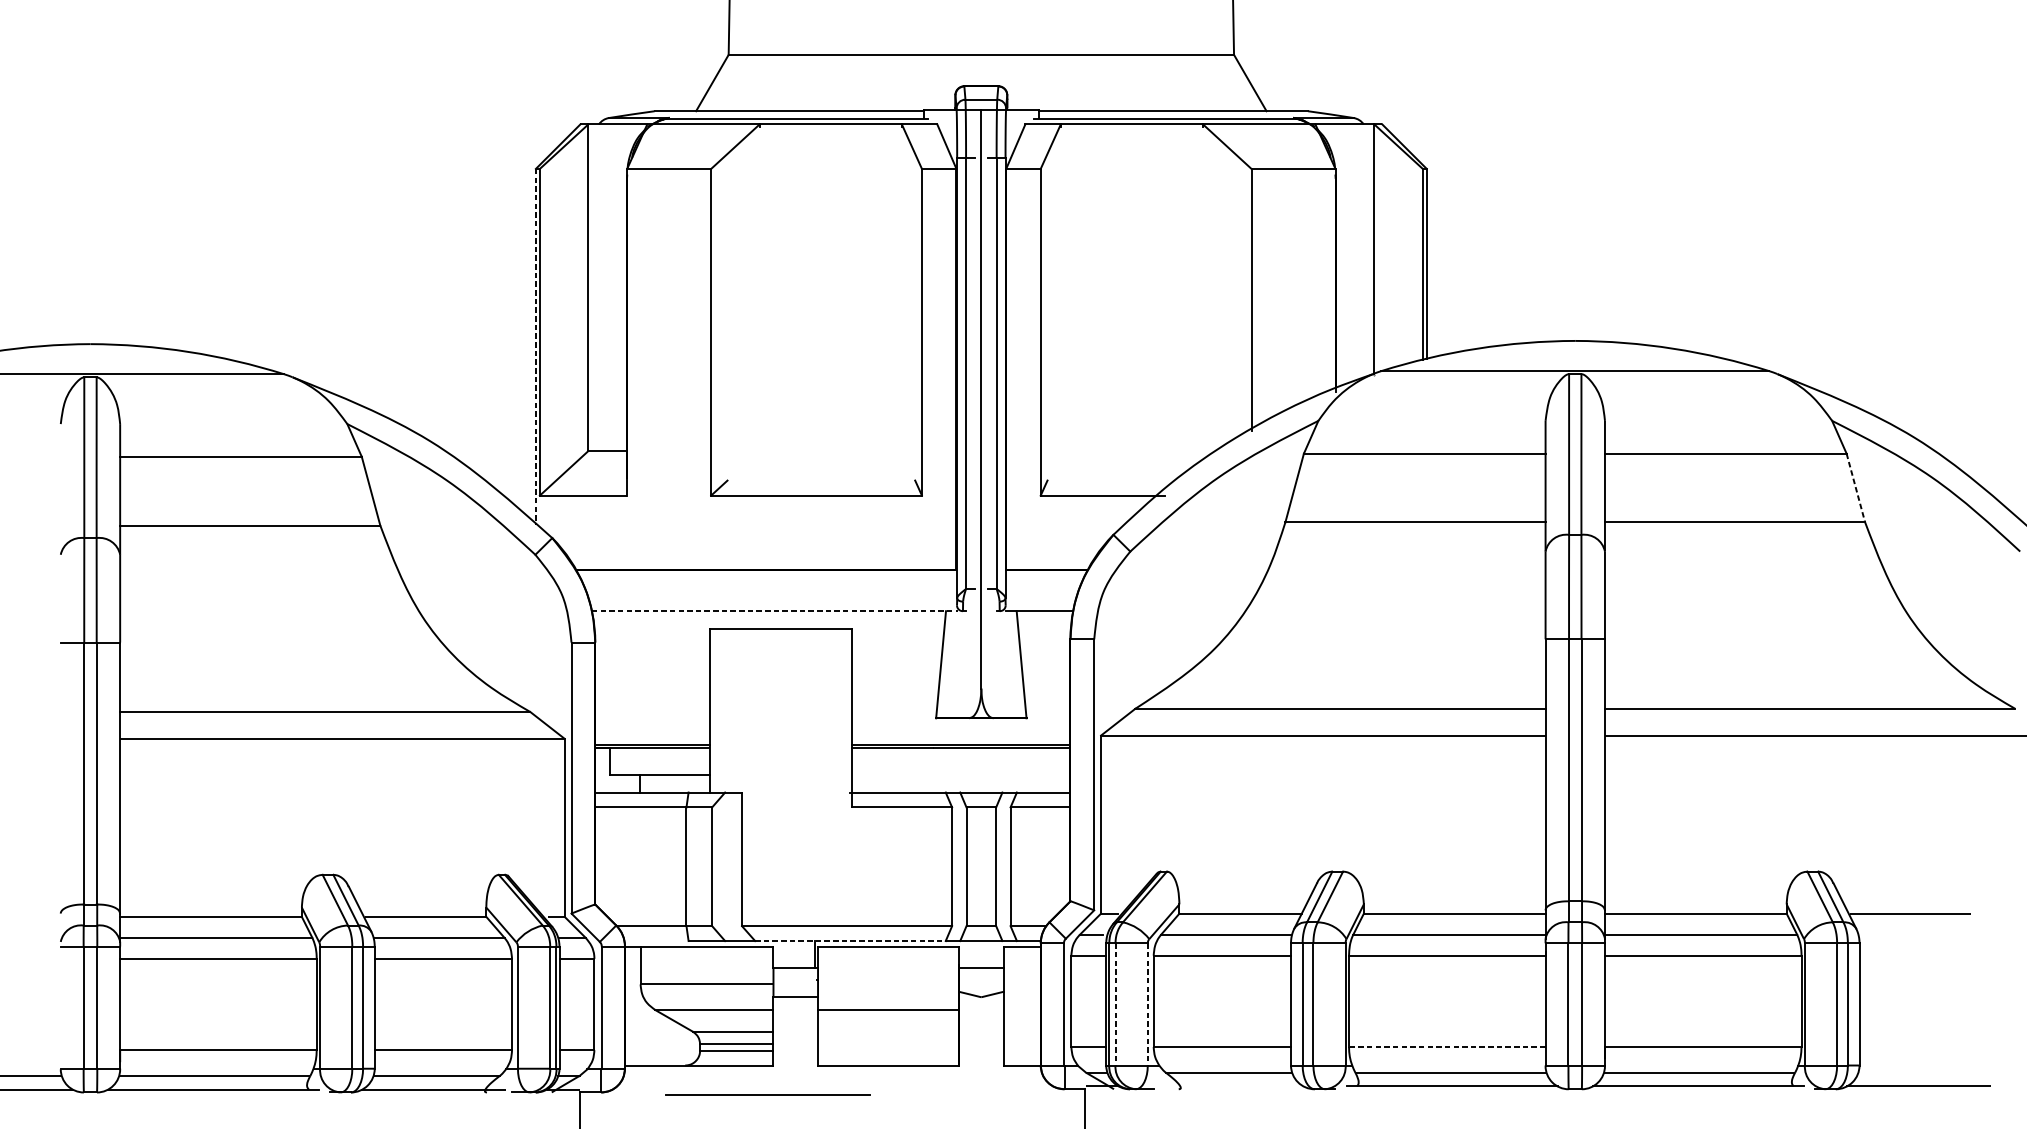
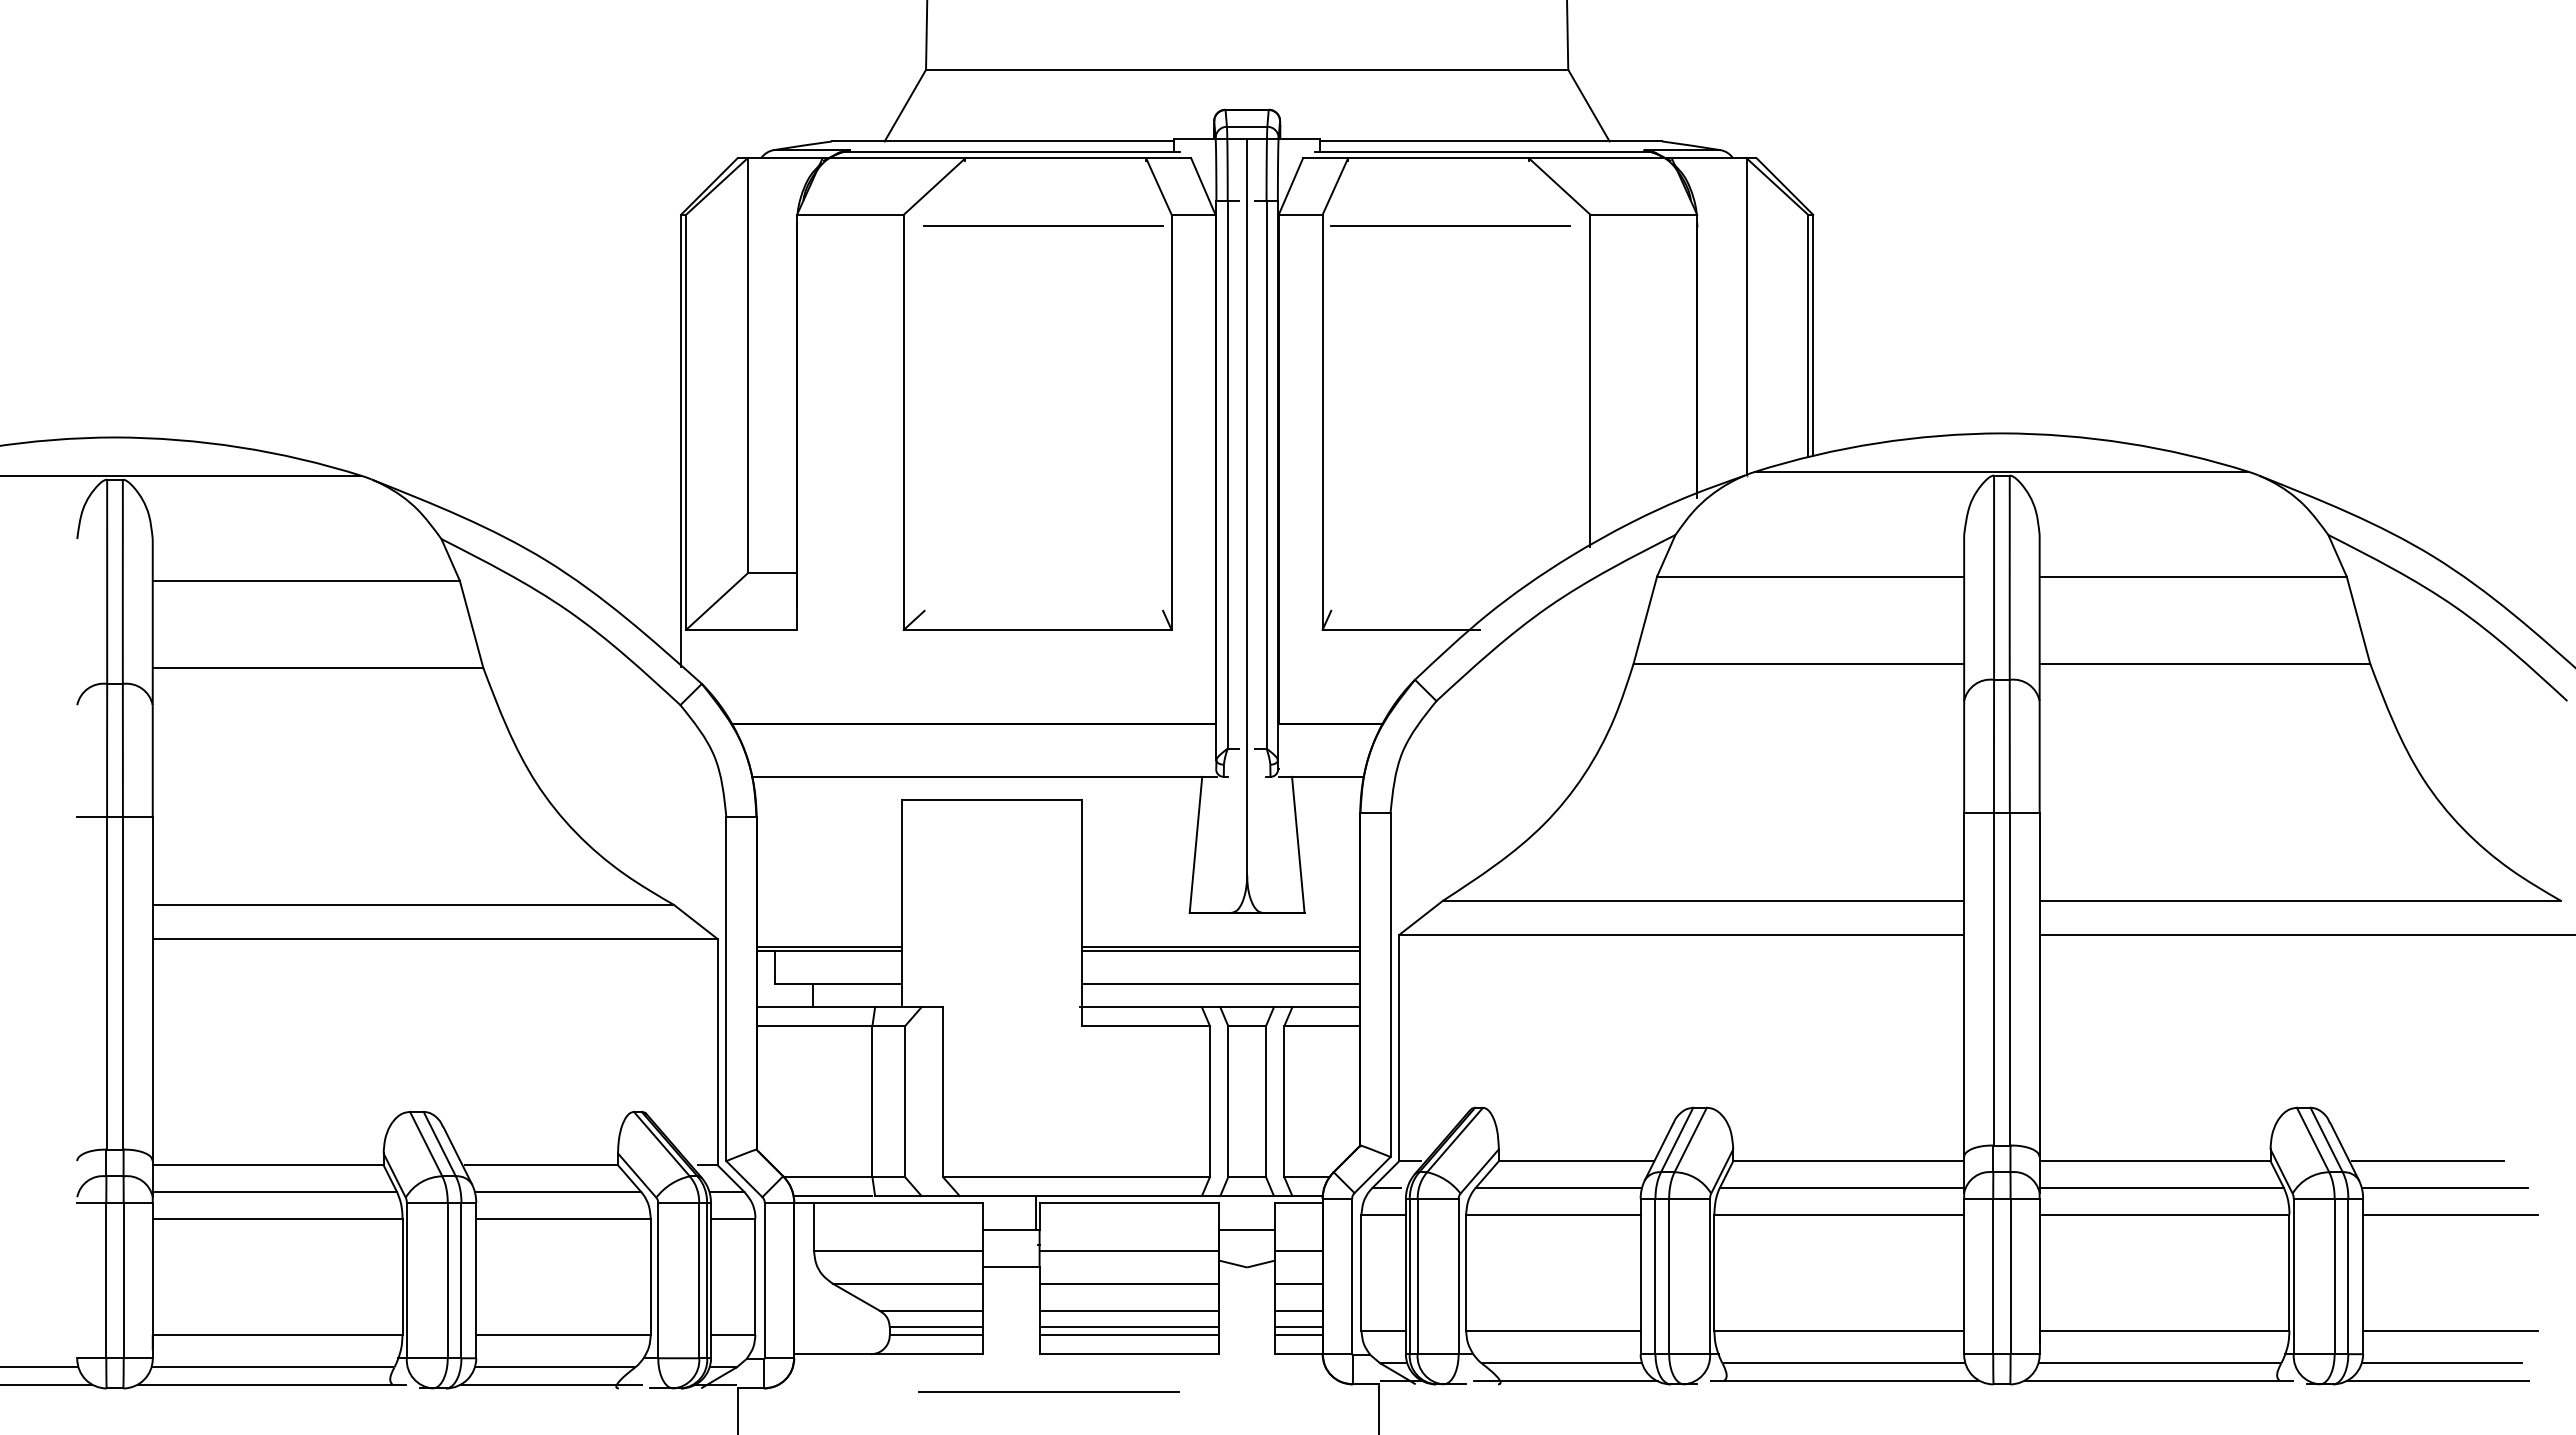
line: (821, 178) -> (1043, 226), added
line: (1141, 178) -> (1450, 226), added
line: (536, 347) -> (681, 441), dashed -> solid
line: (1855, 488) -> (2358, 620), dashed -> solid
line: (775, 610) -> (985, 776), dashed -> solid
line: (961, 774) -> (1221, 984), added
line: (1924, 934) -> (2445, 1187), added
line: (655, 941) -> (832, 1196), added
line: (851, 941) -> (1081, 1196), dashed -> solid
line: (1928, 955) -> (2450, 1214), added
line: (887, 984) -> (1128, 1251), added
line: (1021, 984) -> (1298, 1251), added
line: (1115, 1004) -> (1417, 1276), dashed -> solid
line: (1147, 1004) -> (1458, 1276), dashed -> solid
line: (1021, 1009) -> (1298, 1283), added
line: (887, 1031) -> (1128, 1311), added
line: (1021, 1031) -> (1298, 1311), added
line: (887, 1044) -> (1128, 1327), added
line: (1021, 1044) -> (1298, 1327), added
line: (1447, 1046) -> (1839, 1330), dashed -> solid
line: (1928, 1046) -> (2450, 1330), added
line: (887, 1050) -> (1128, 1335), added
line: (1021, 1050) -> (1298, 1335), added
line: (1921, 1072) -> (2441, 1363), added
line: (1232, 1086) -> (1566, 1380), added
line: (767, 1094) -> (1048, 1391), moved

